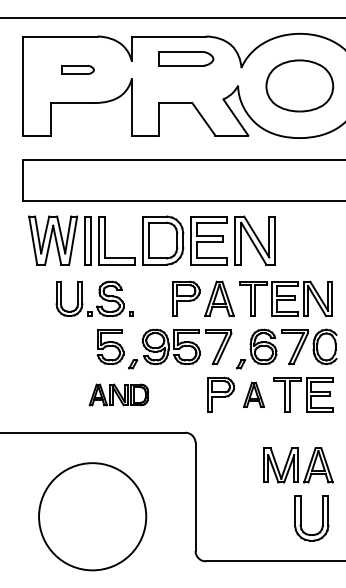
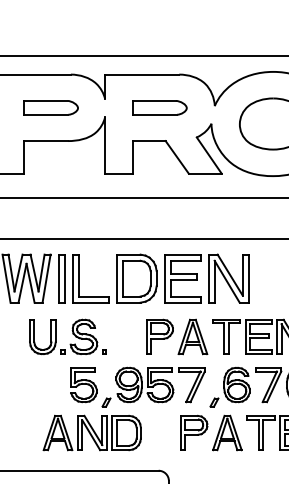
part: (186, 58) -> (159, 107), moved
part: (77, 69) -> (50, 107), size x1.67
part: (118, 394) -> (91, 432), size x1.67
part: (253, 394) -> (226, 432), size x1.43

